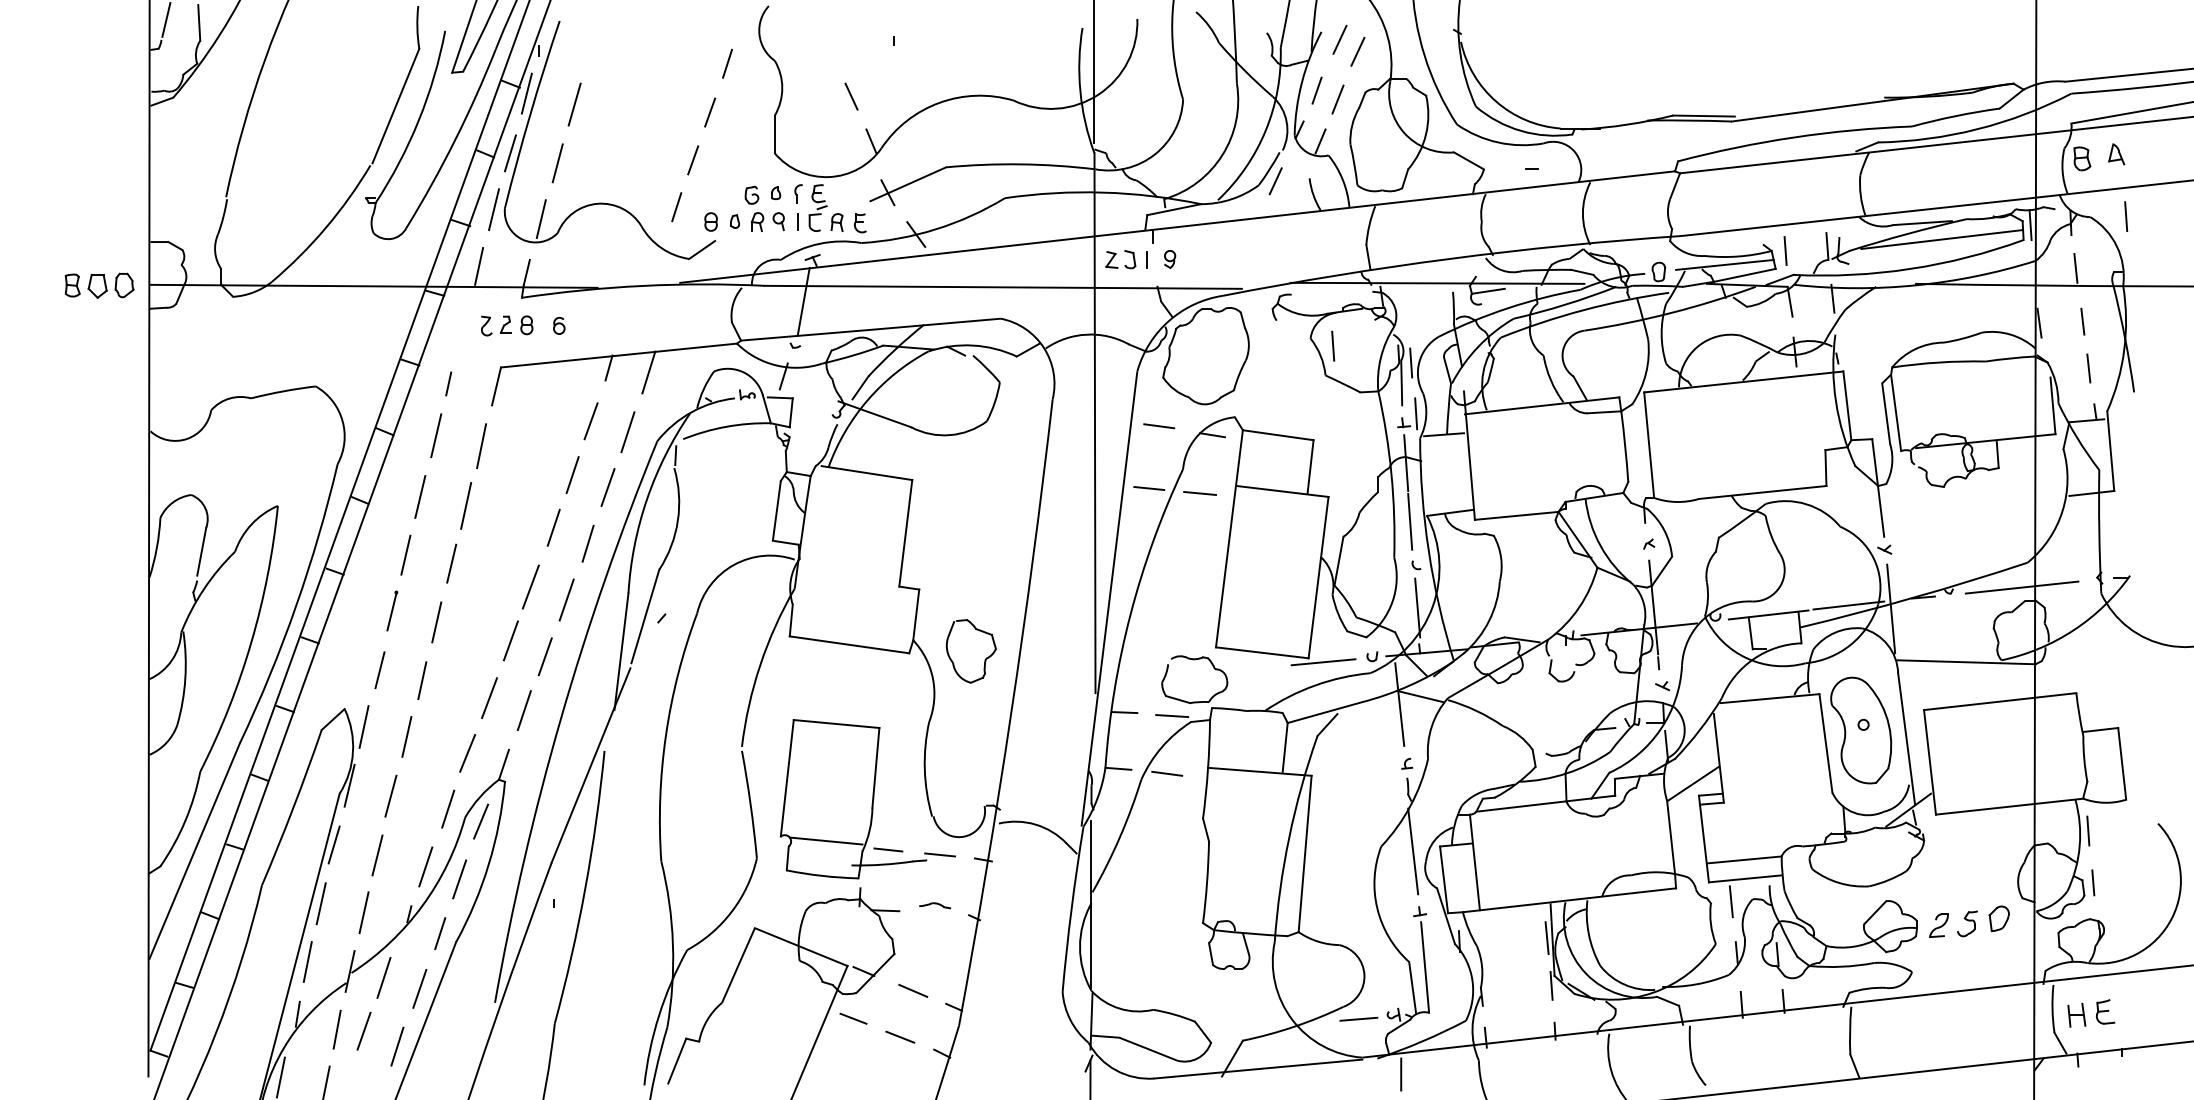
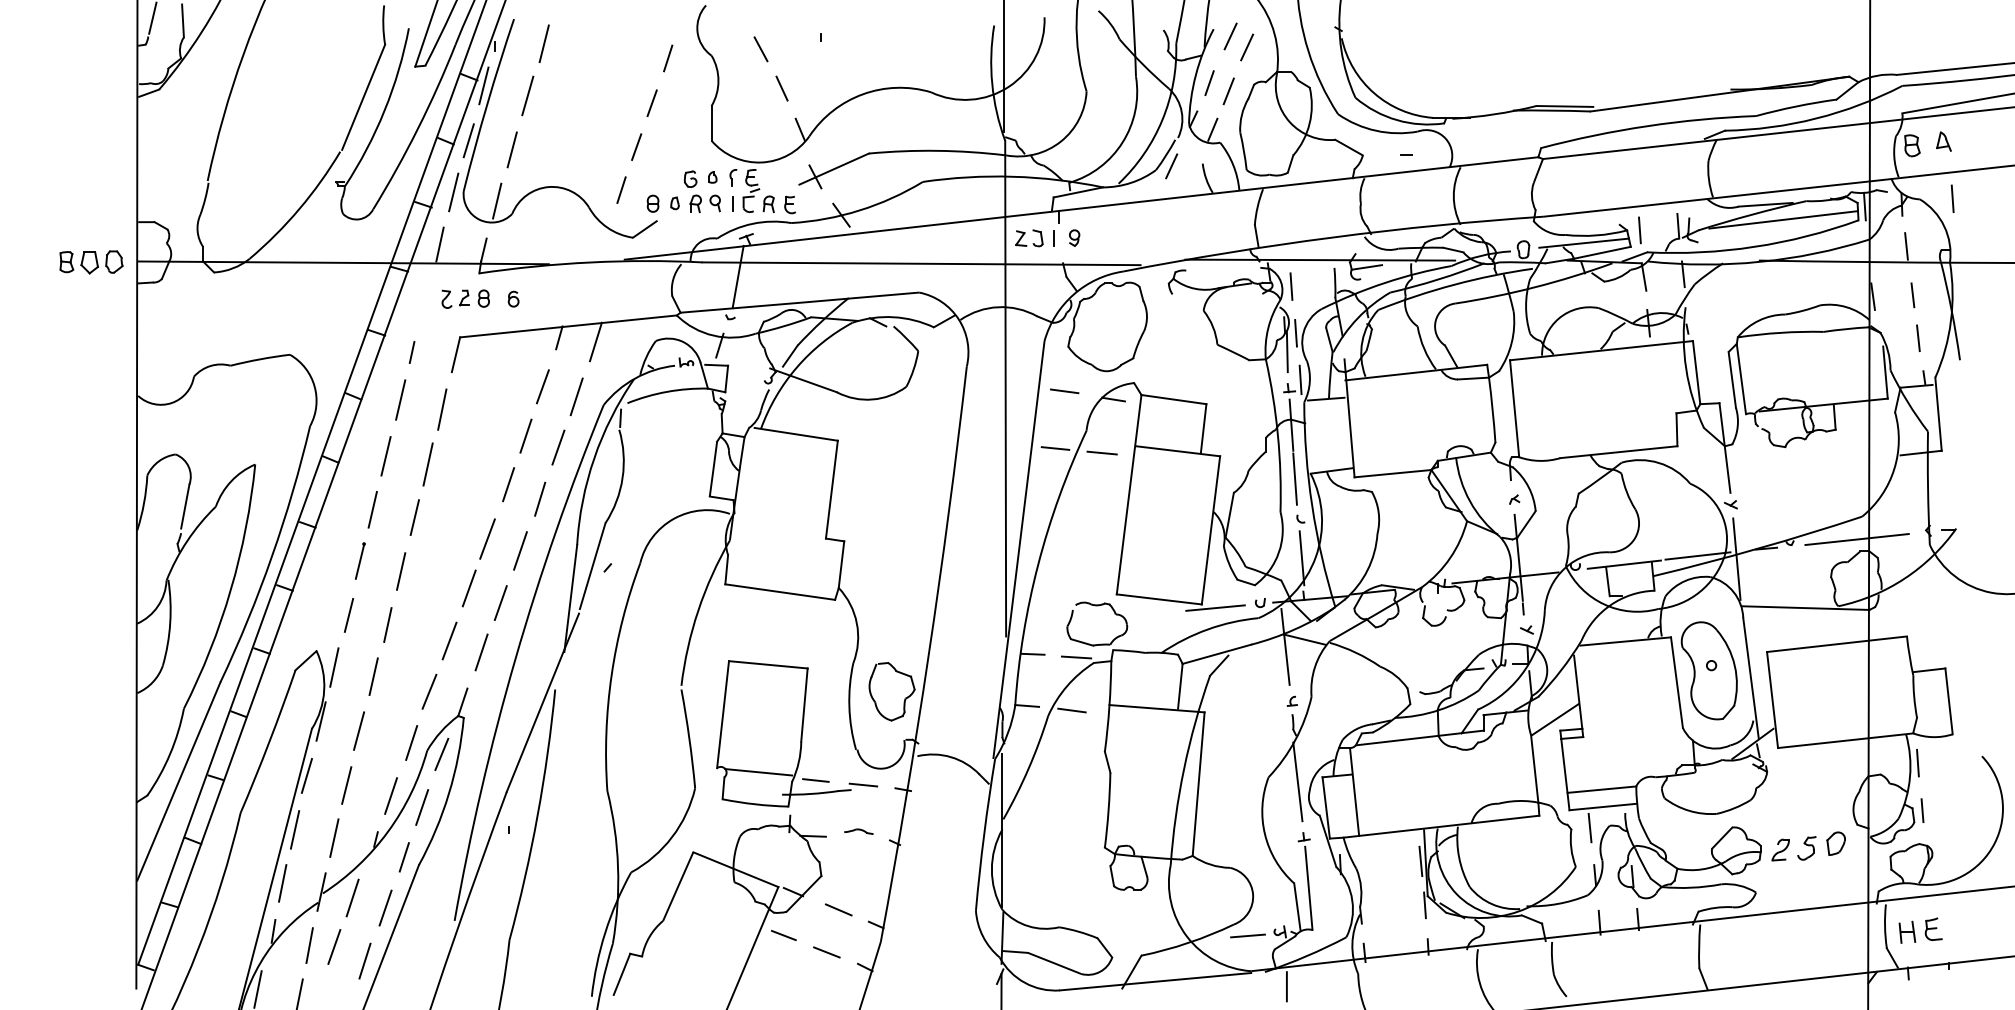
line: (592, 47) -> (544, 43), added
line: (828, 53) -> (760, 49), added
line: (1333, 345) -> (1291, 285), moved
part: (971, 651) -> (892, 691), moved

